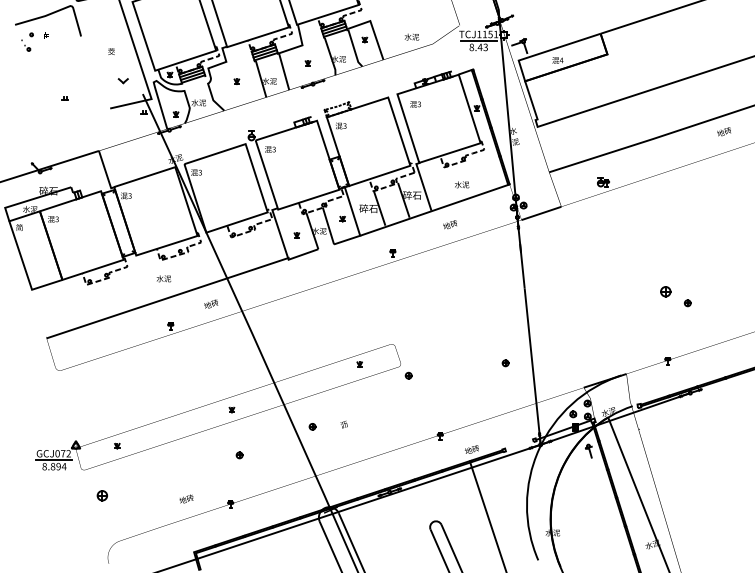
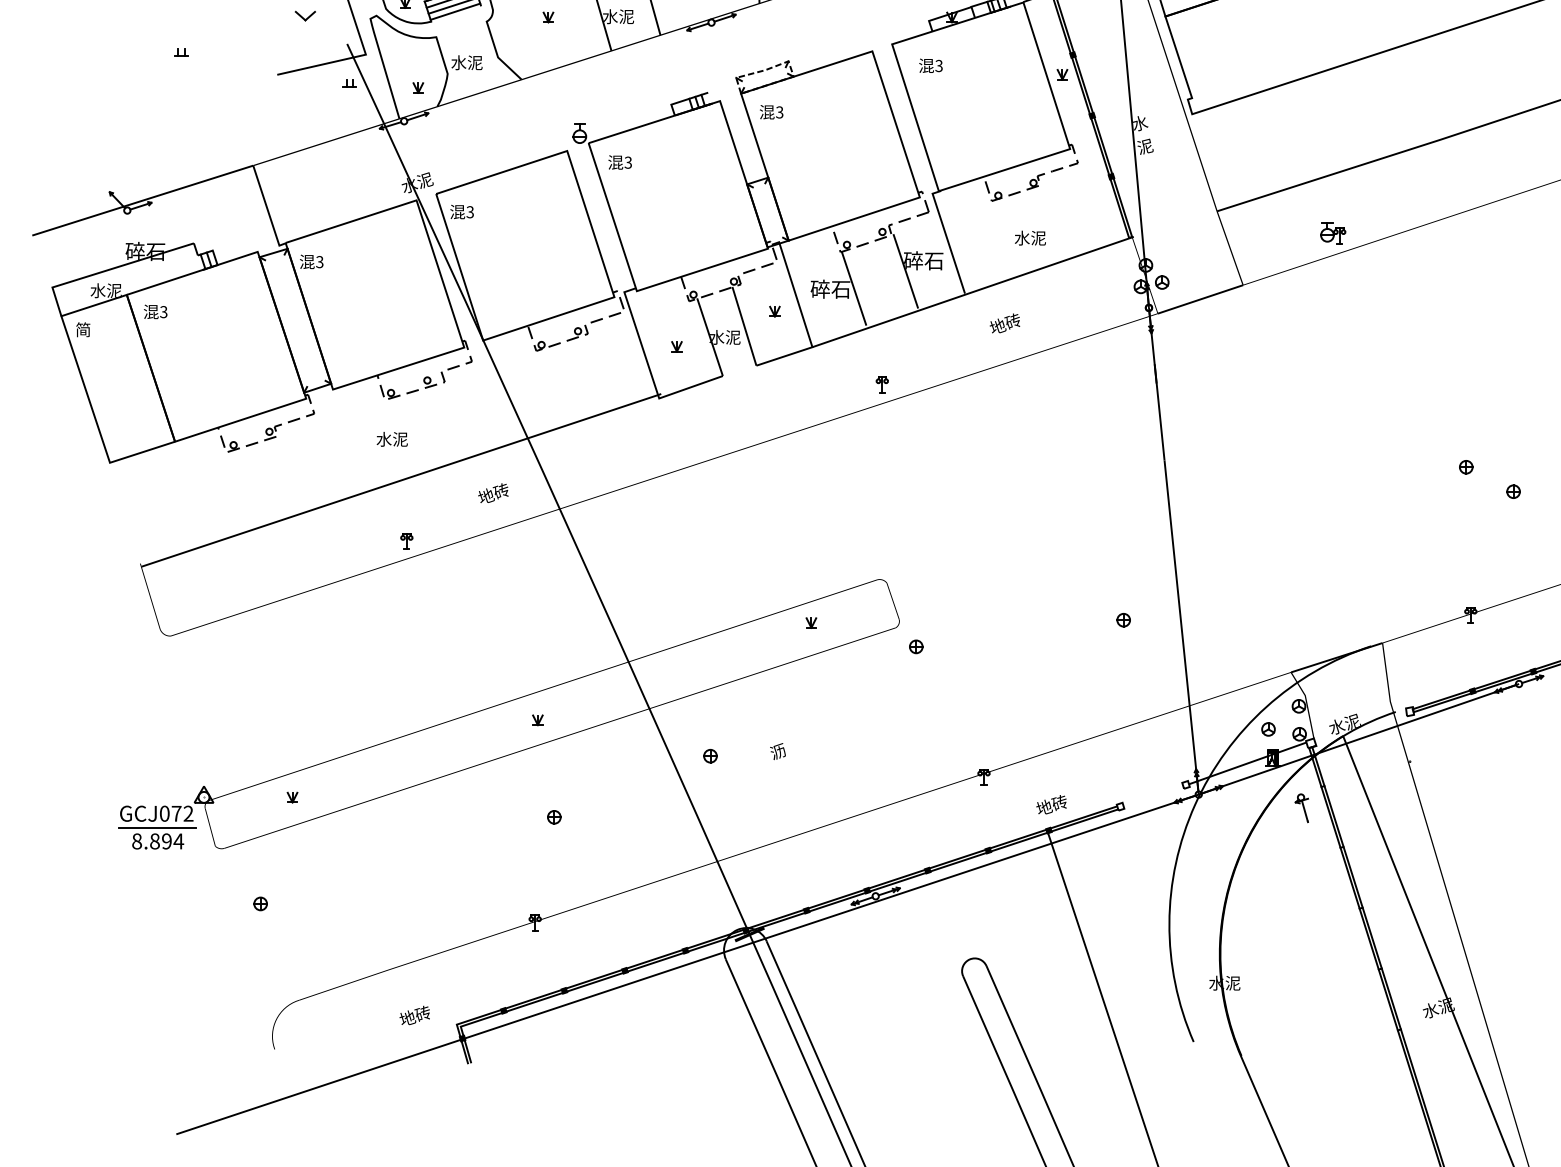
part: (665, 291) -> (1465, 466), size x0.62
part: (102, 495) -> (260, 903), size x0.62
text: (186, 498) -> (414, 1014), moved

